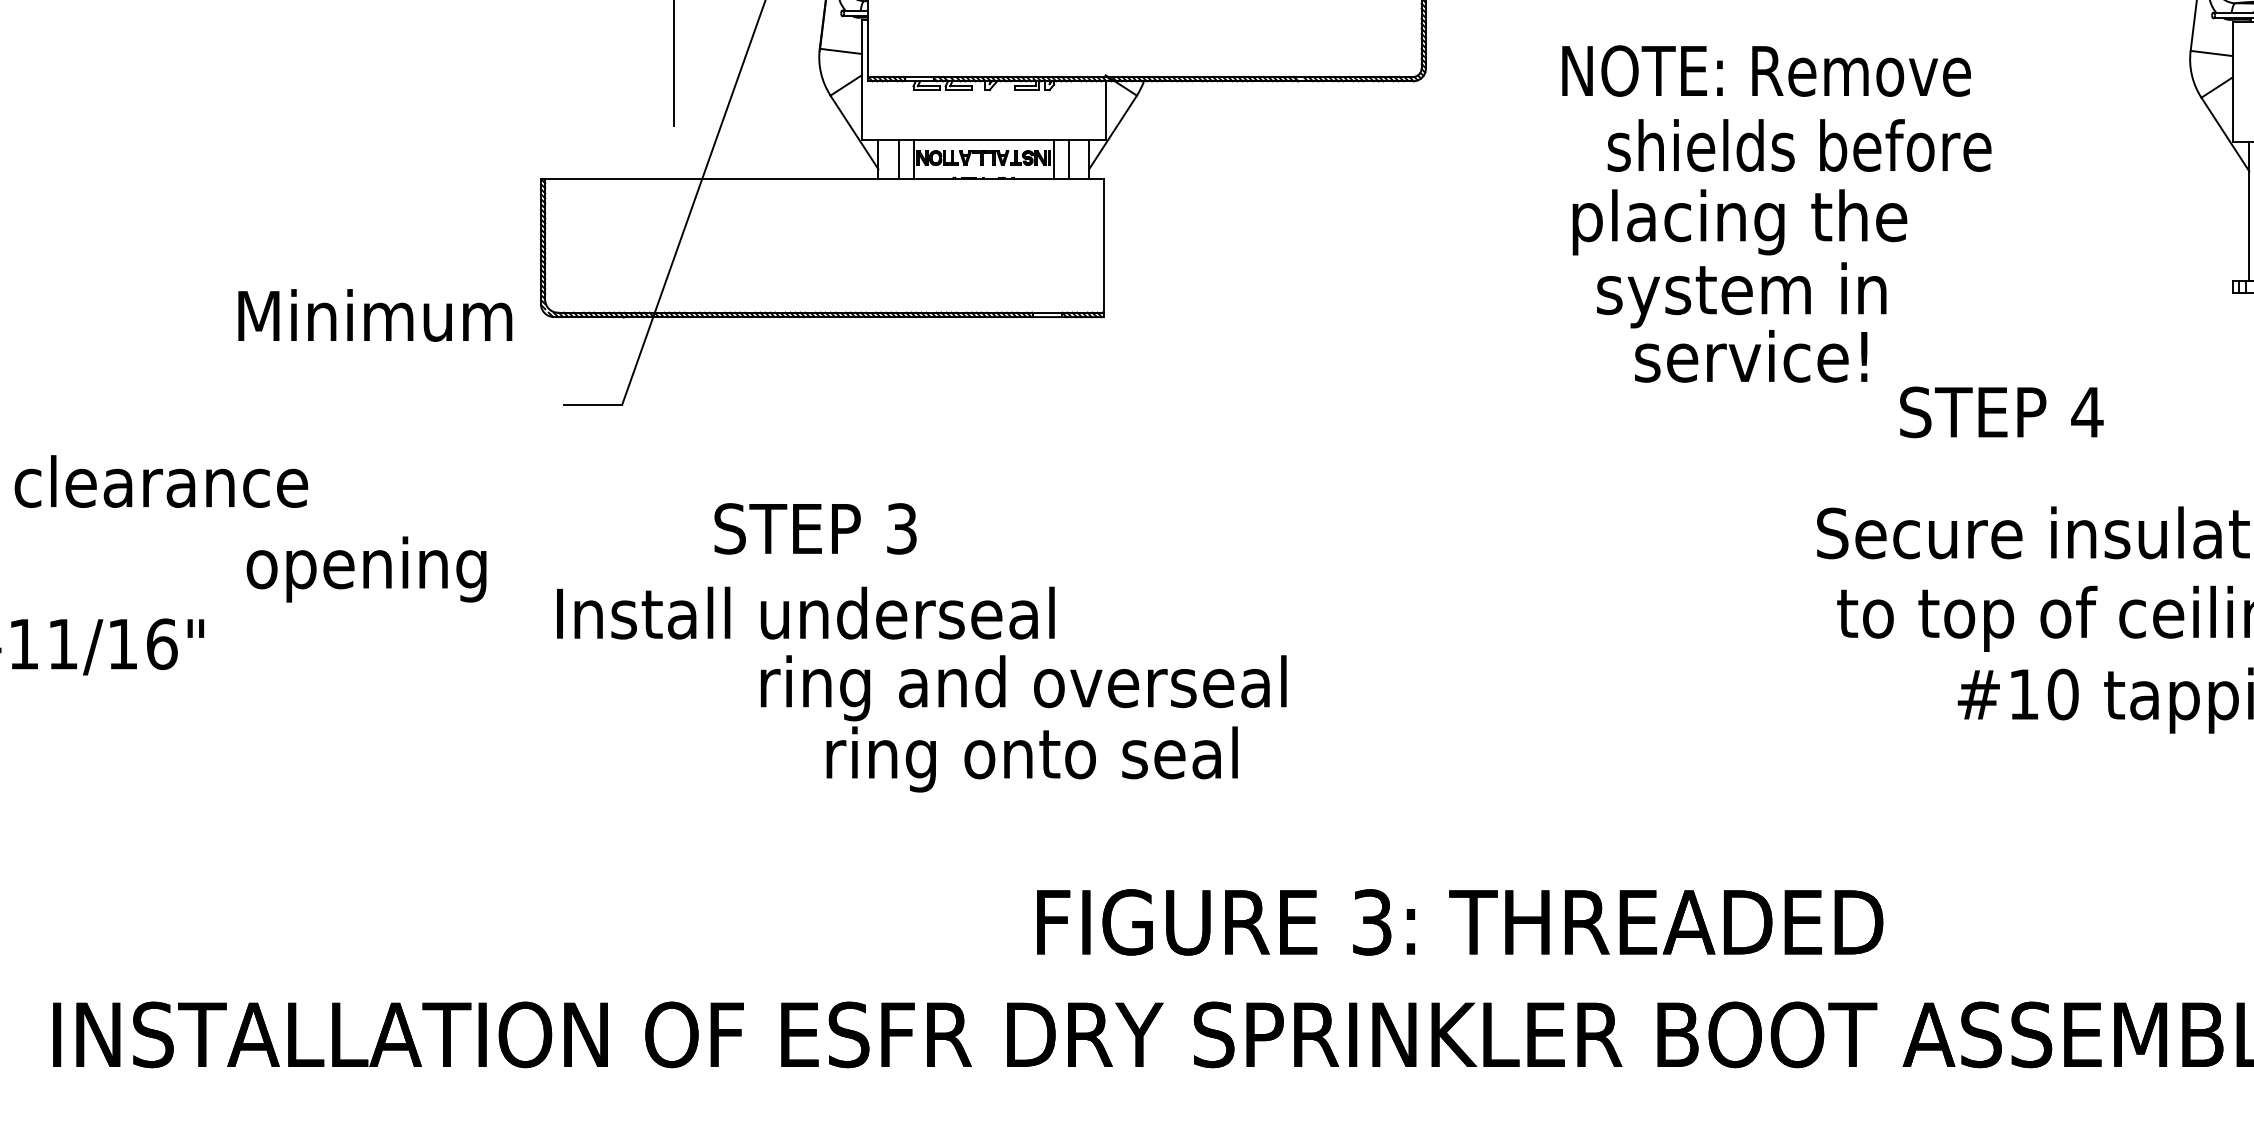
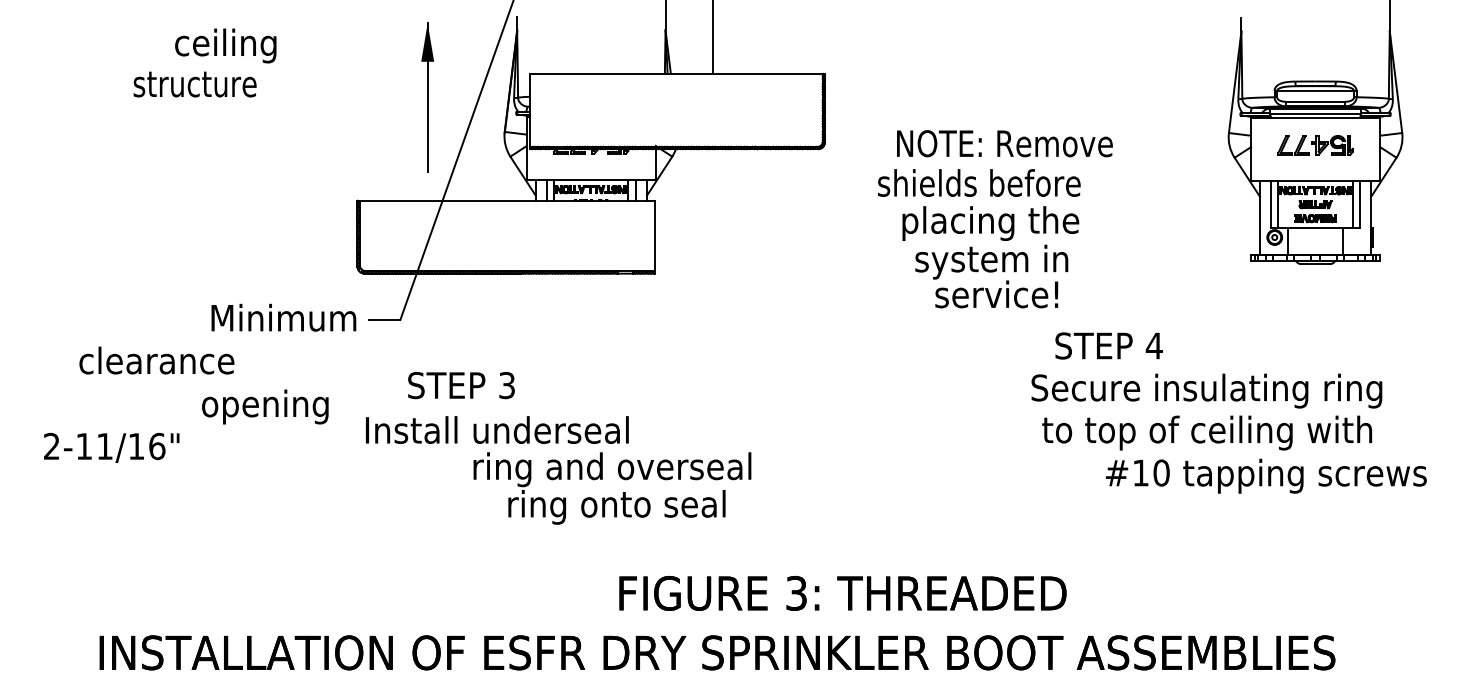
text: (1799, 144) -> (979, 182), moved
text: (374, 314) -> (283, 317), moved
text: (2000, 411) -> (1108, 345), moved
text: (815, 528) -> (461, 385), moved

